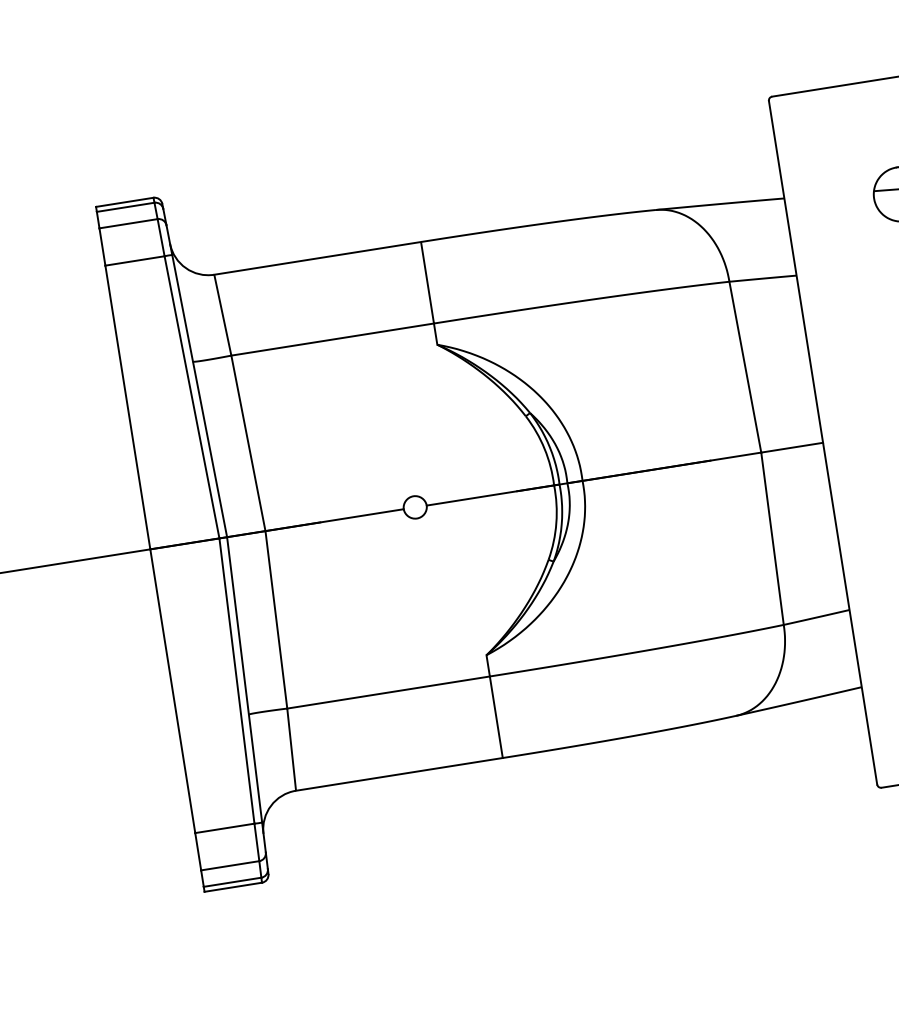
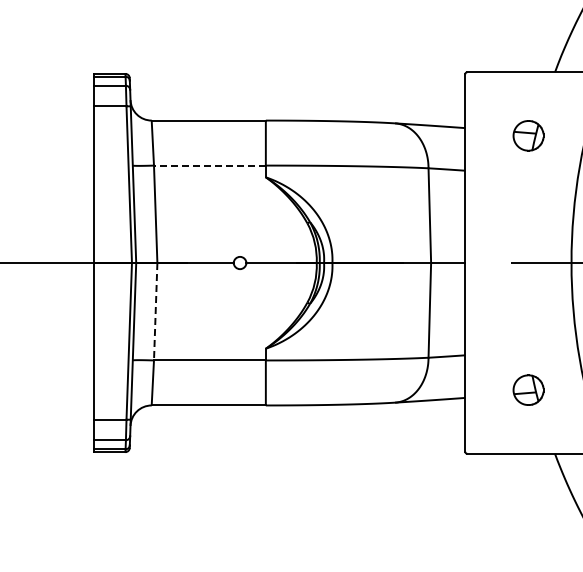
line: (331, 339) -> (209, 165), solid -> dashed
line: (275, 619) -> (155, 311), solid -> dashed

